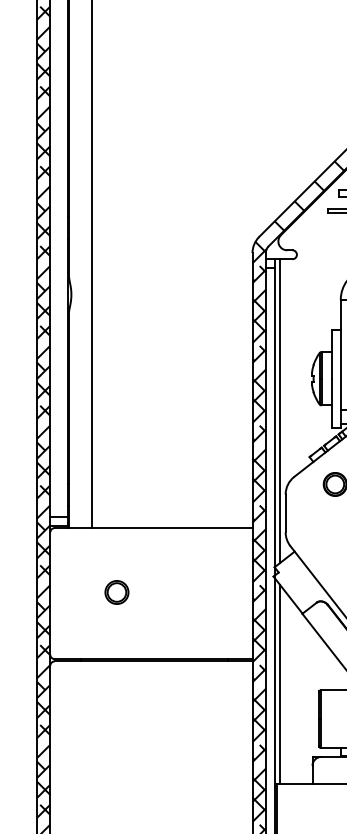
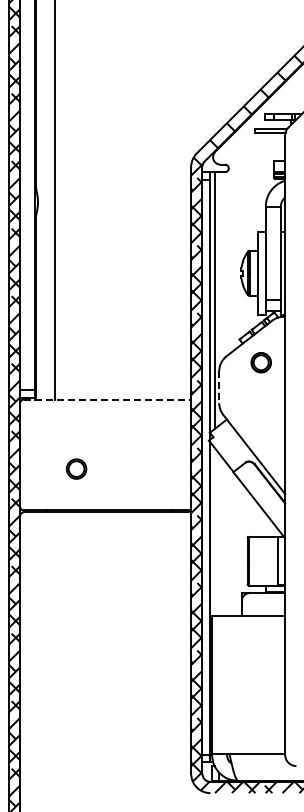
line: (285, 513) -> (219, 387), solid -> dashed
line: (153, 527) -> (107, 399), solid -> dashed
part: (116, 591) -> (76, 468), moved
line: (280, 683) -> (214, 531), removed

